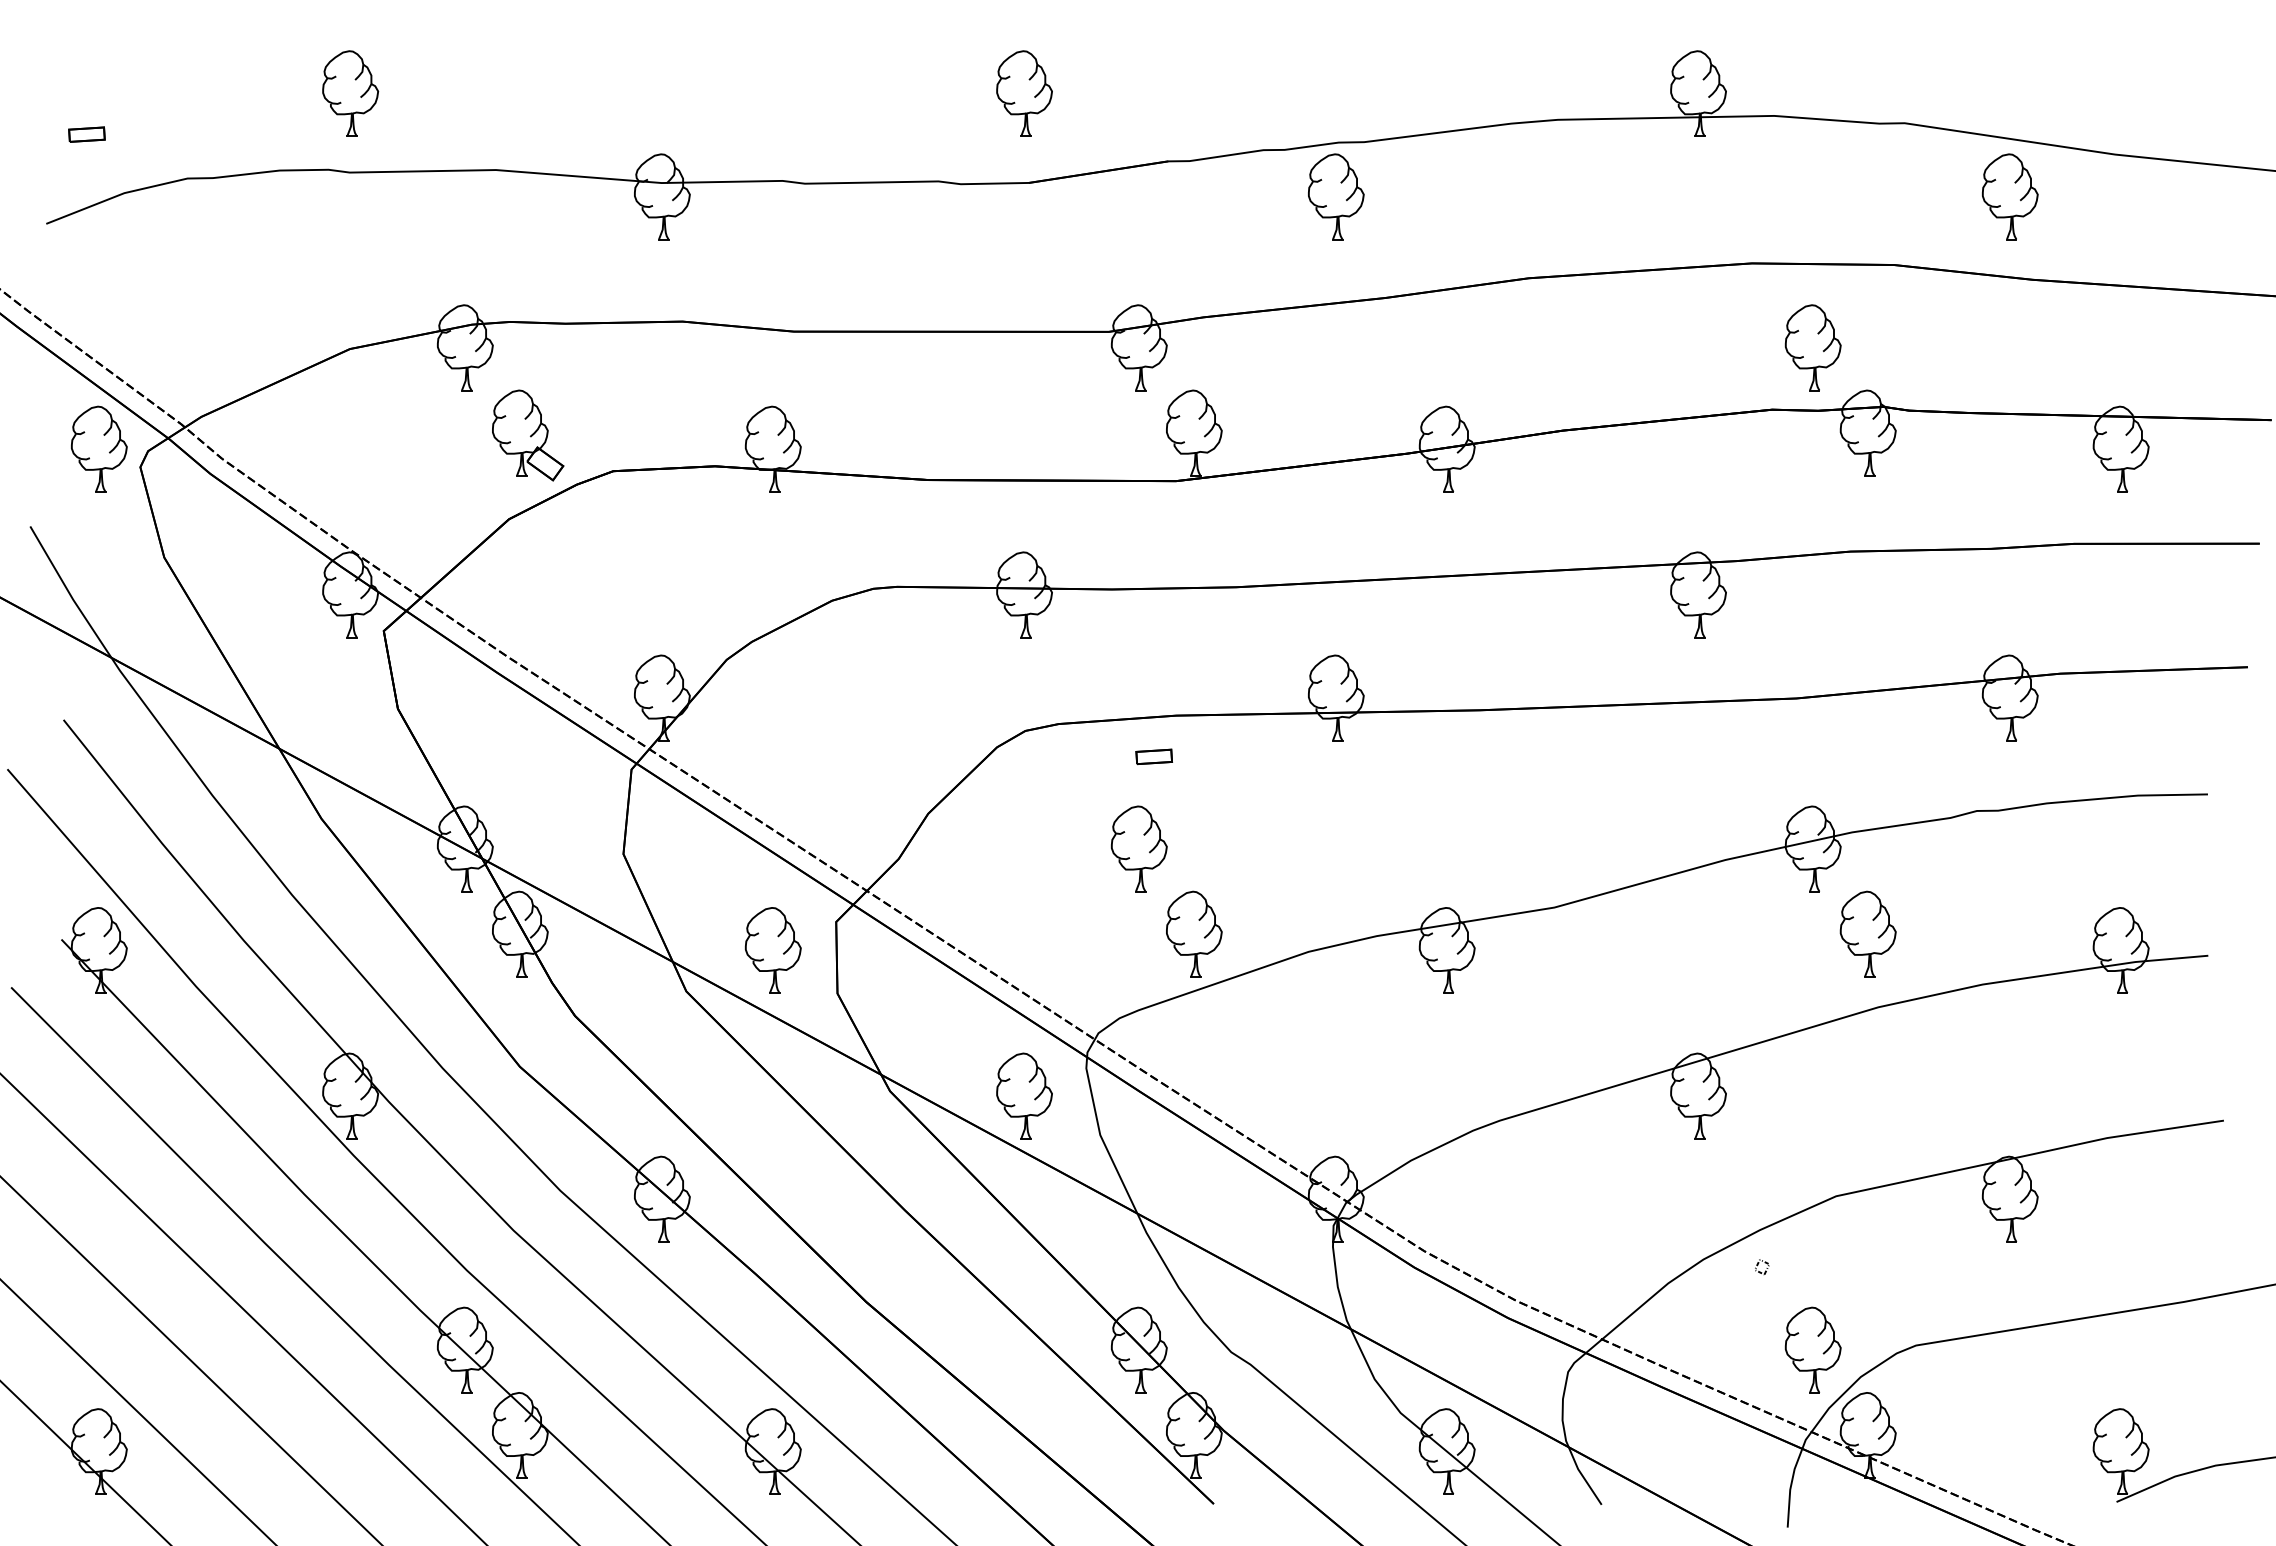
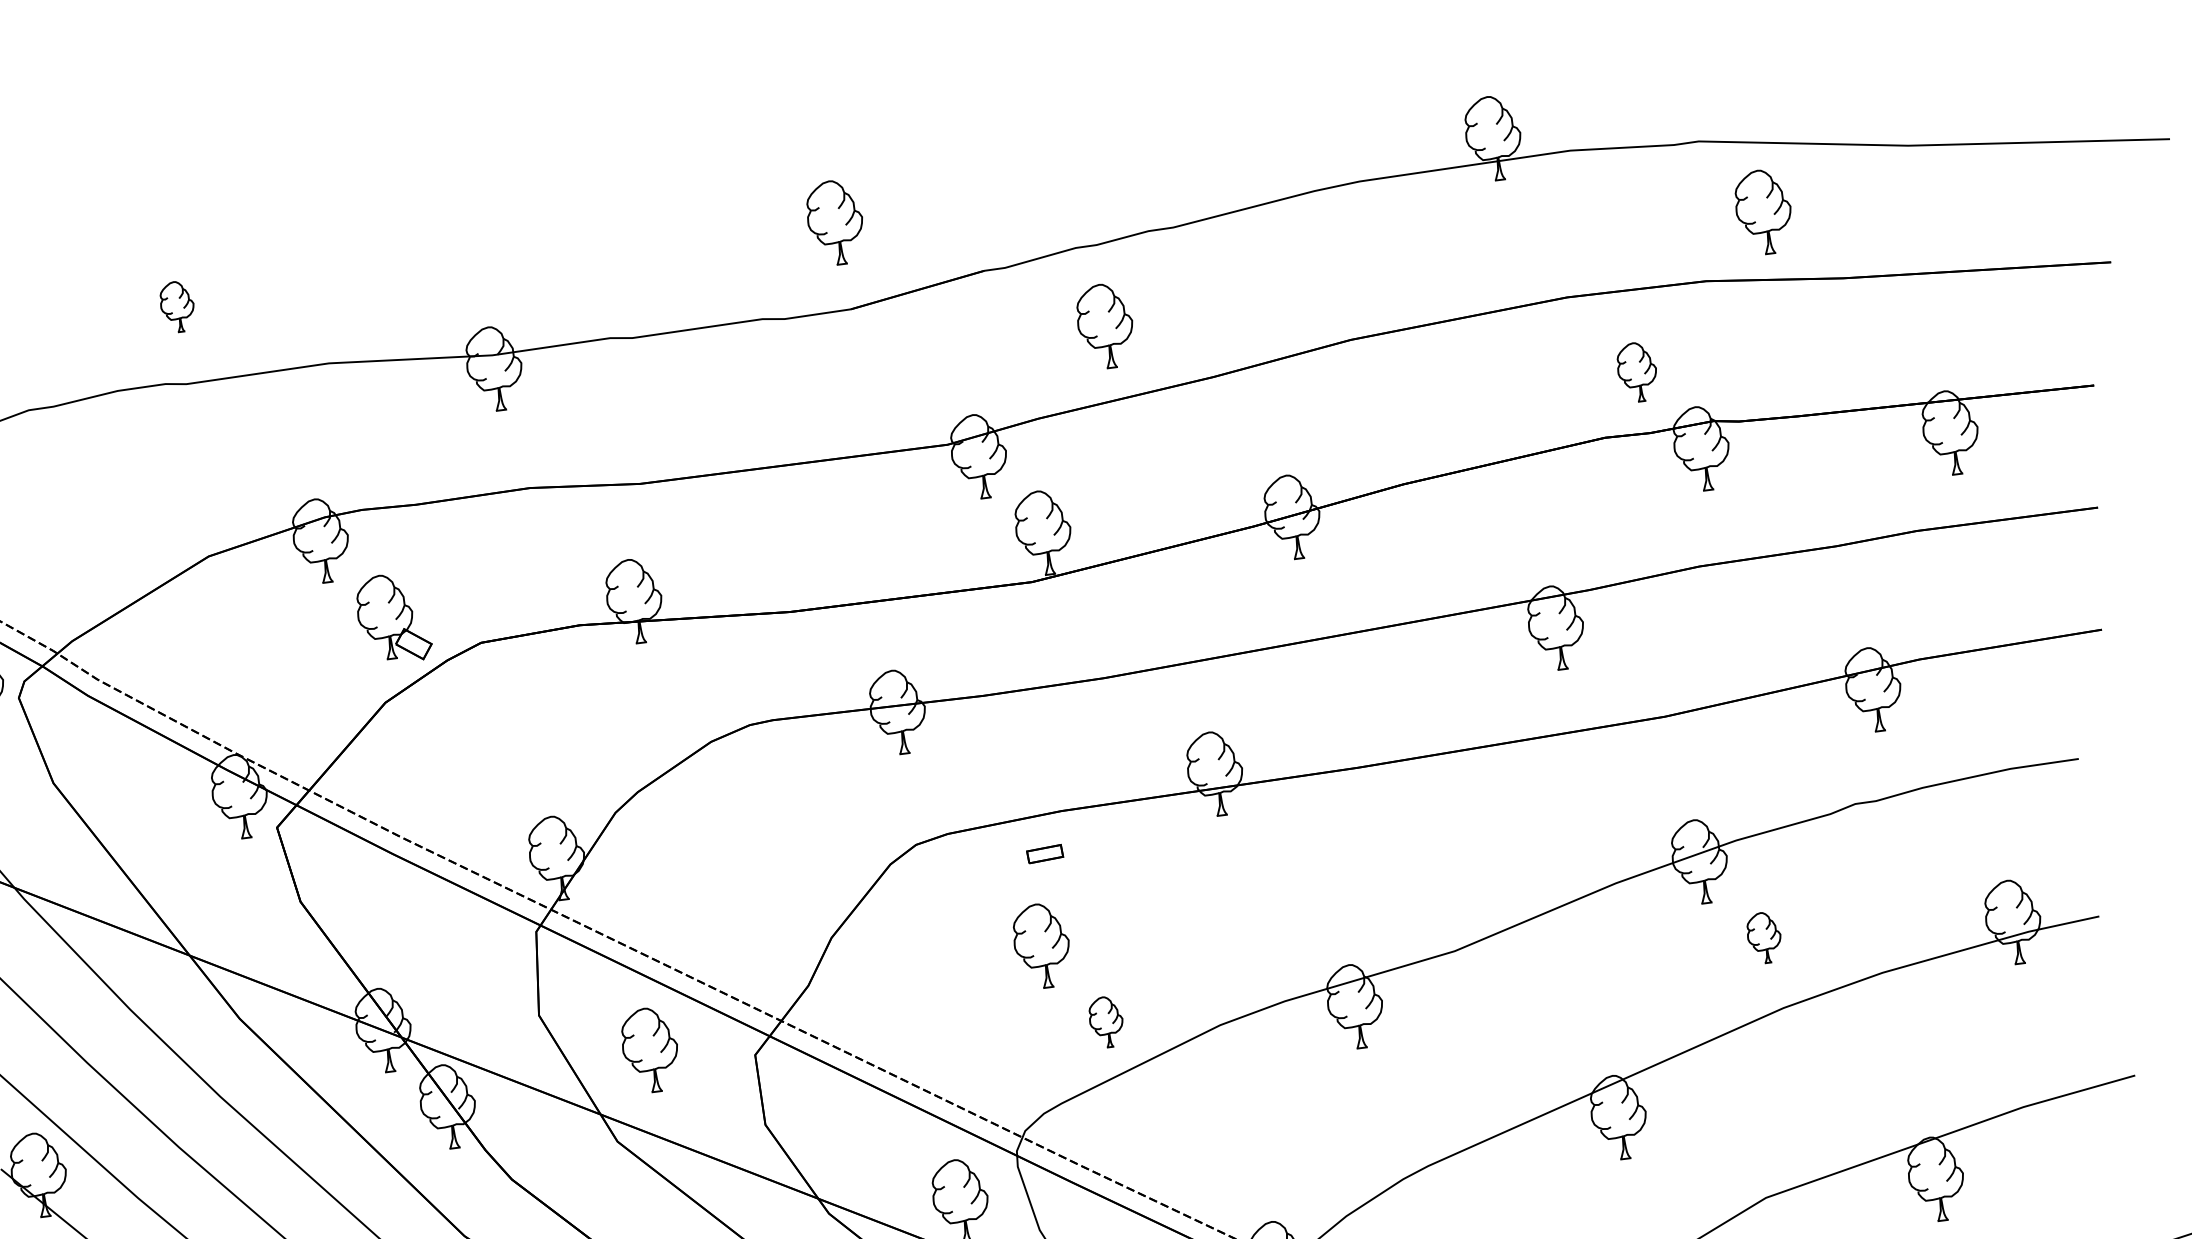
part: (350, 93) -> (177, 306), size x0.6
part: (1336, 196) -> (1105, 325), moved
part: (2010, 196) -> (1764, 211), moved
part: (1812, 347) -> (1636, 371), size x0.7
part: (1194, 933) -> (1106, 1021), size x0.6
part: (1867, 933) -> (1763, 937), size x0.6
part: (772, 950) -> (649, 1050), moved

